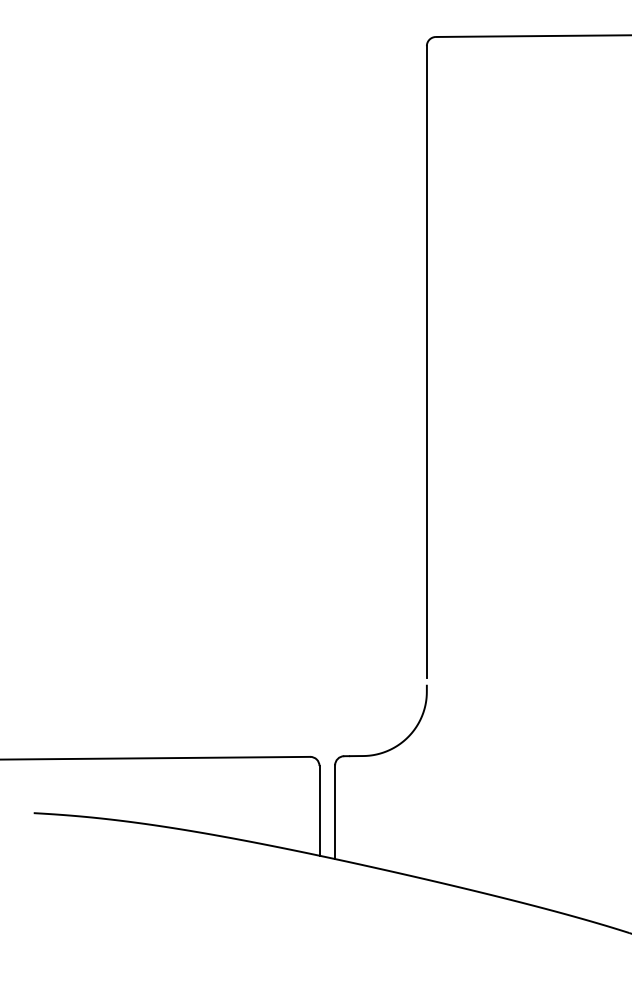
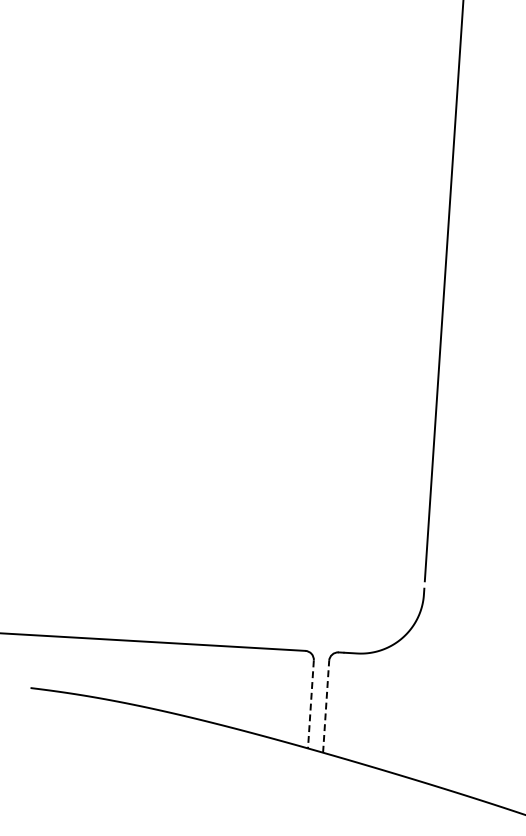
line: (319, 810) -> (310, 704), solid -> dashed
line: (335, 812) -> (326, 707), solid -> dashed

